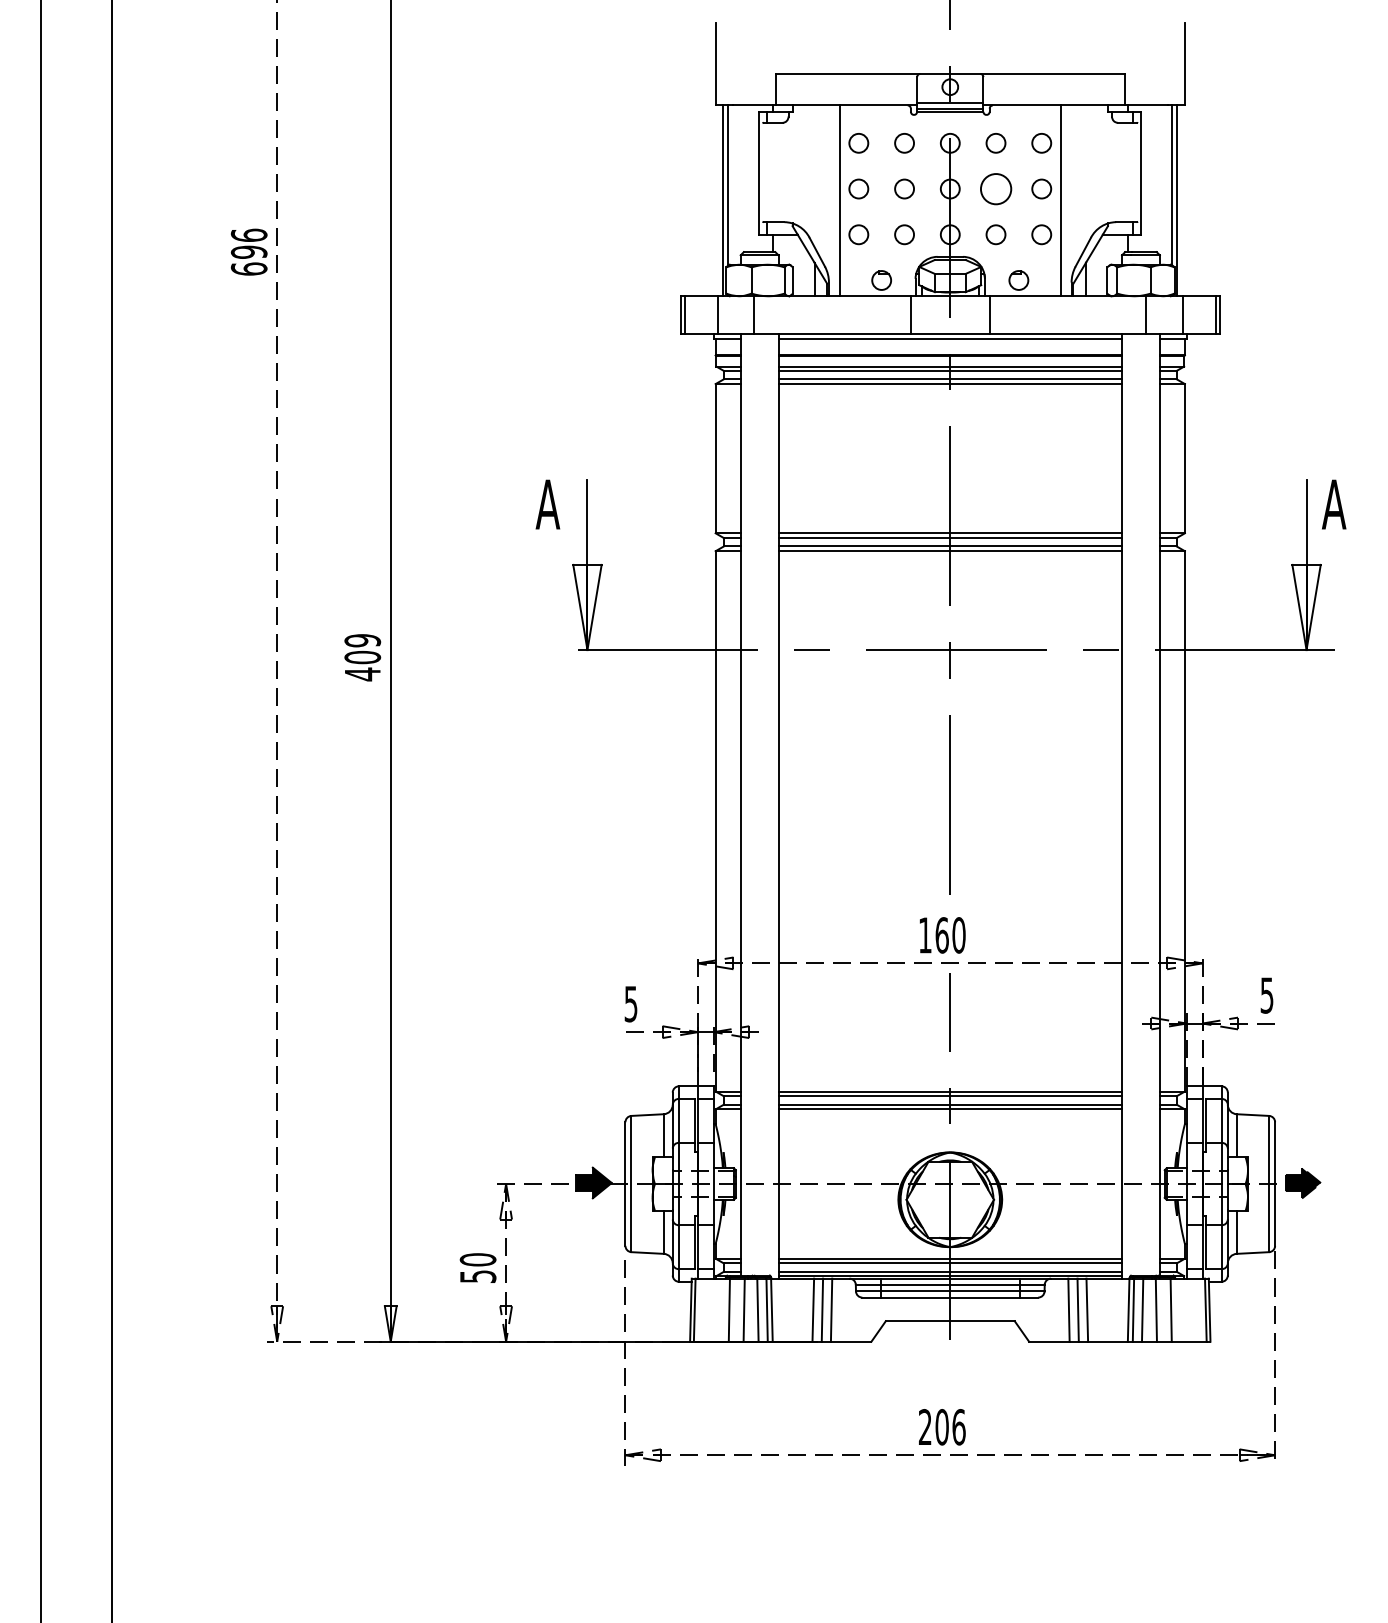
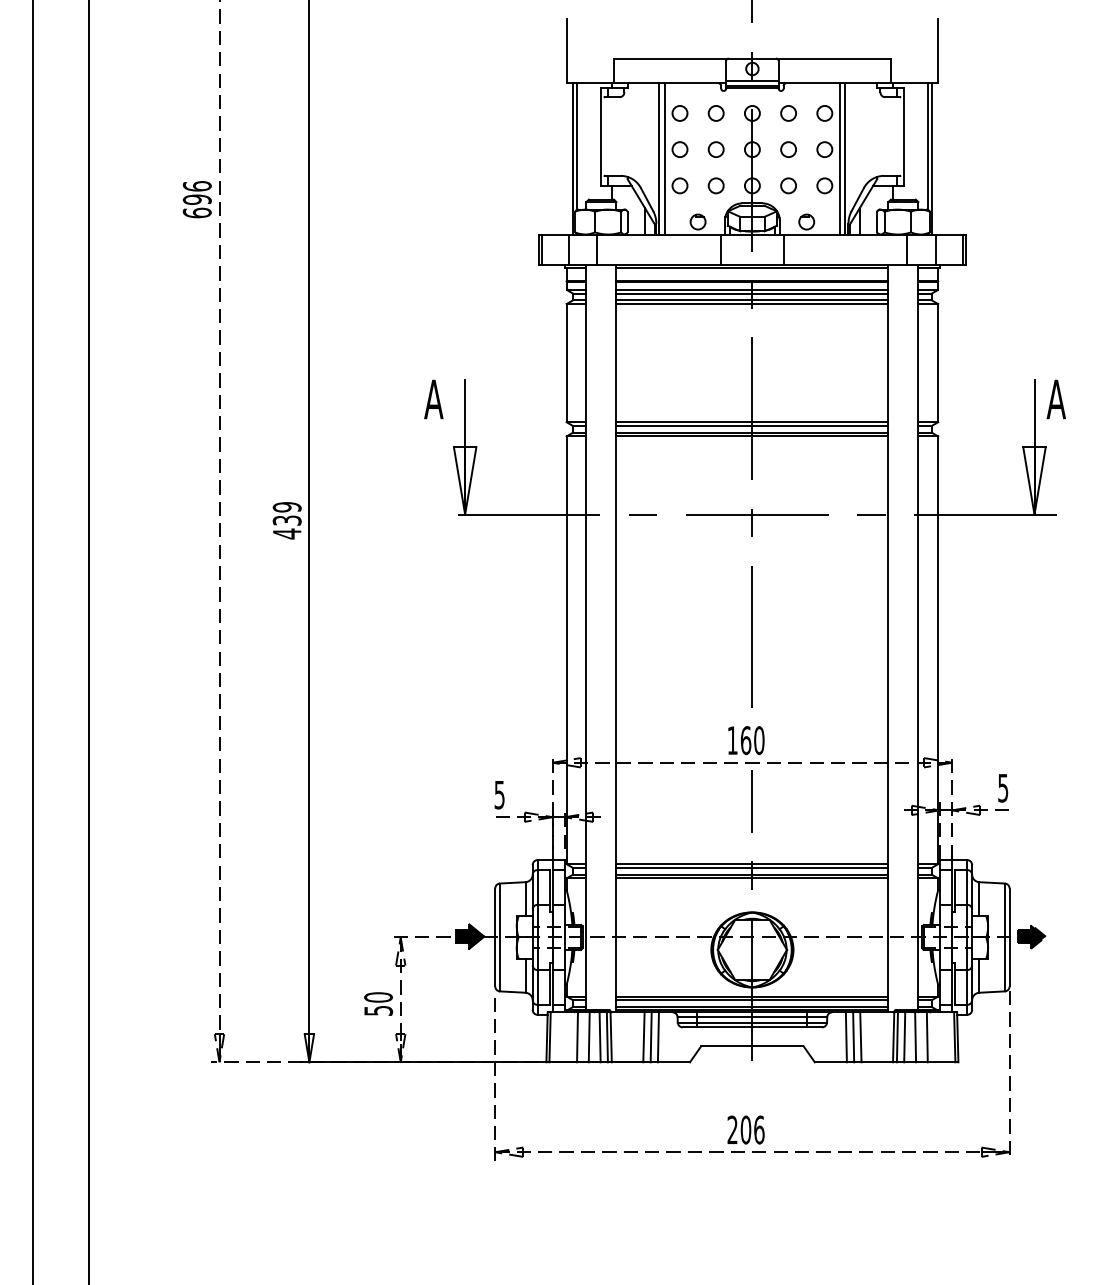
circle: (995, 188) -> (788, 149), size x0.62
line: (832, 200) -> (659, 158), added
line: (1067, 200) -> (845, 158), added
text: (361, 657) -> (286, 520), 409 -> 439

